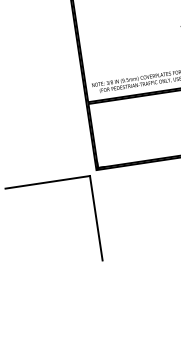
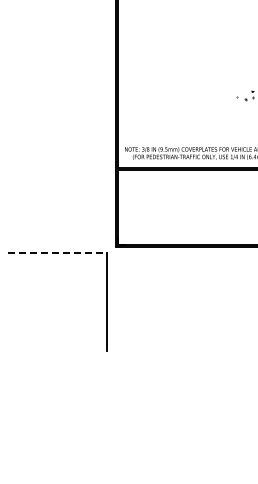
line: (48, 182) -> (58, 252), solid -> dashed

